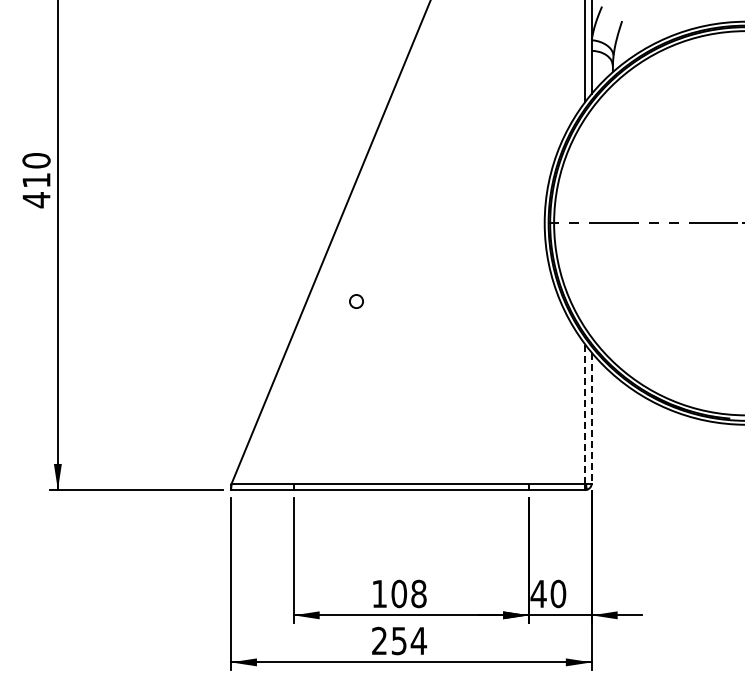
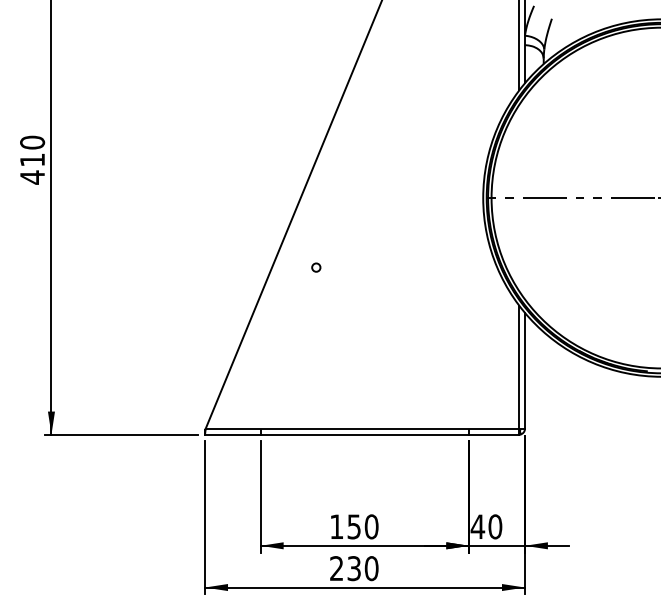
circle: (356, 301) -> (316, 267), size x0.71
line: (585, 414) -> (519, 367), dashed -> solid
line: (591, 418) -> (524, 371), dashed -> solid
text: (408, 593) -> (362, 526), 108 -> 150
text: (409, 640) -> (363, 568), 254 -> 230

